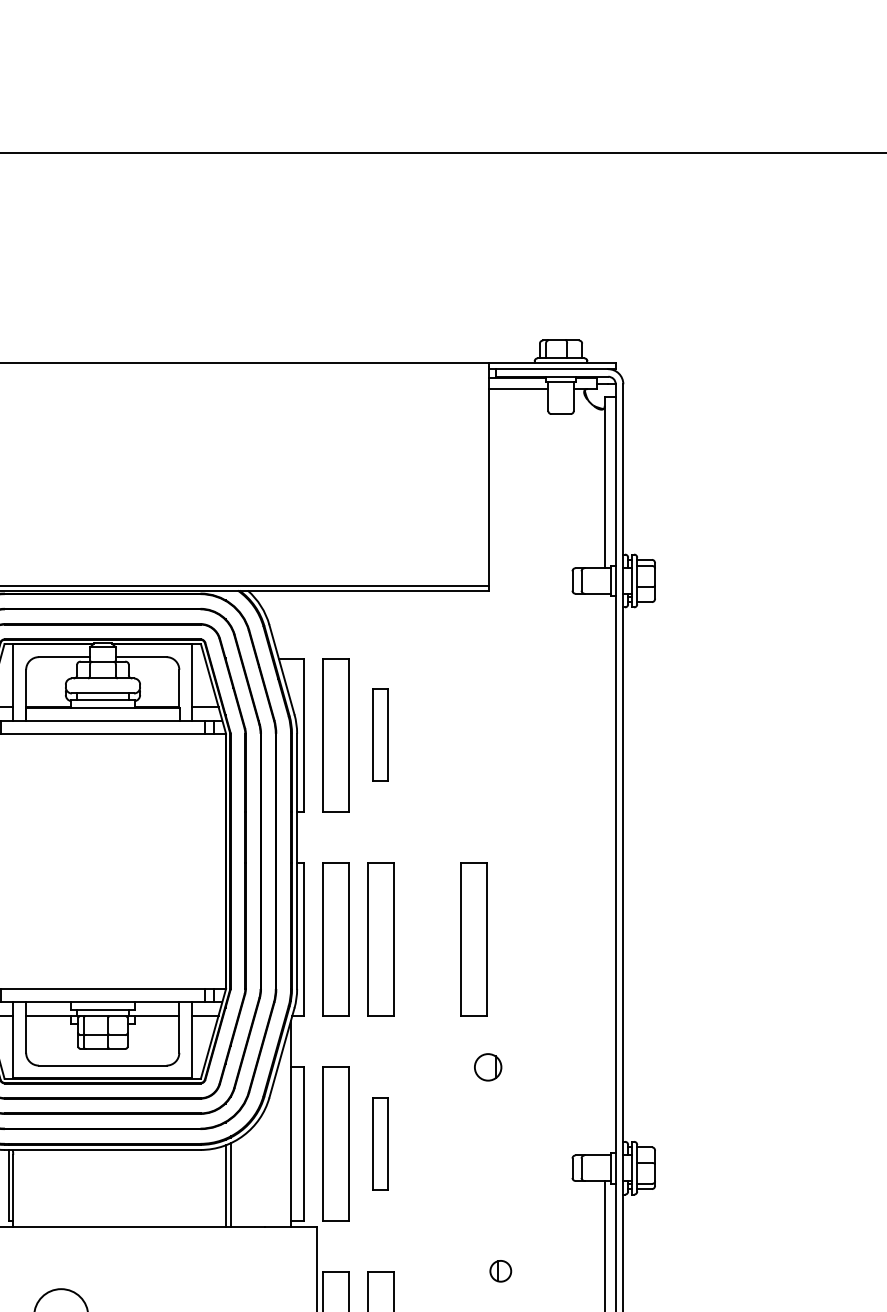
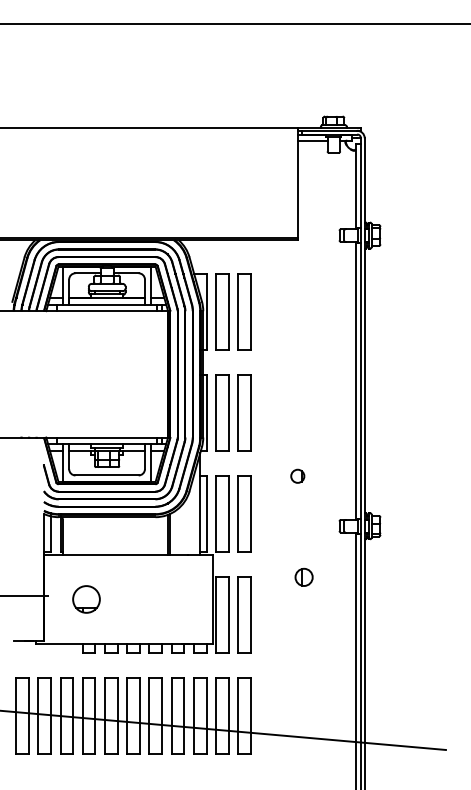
part: (380, 734) -> (244, 311), size x1.67
line: (604, 873) -> (355, 380), added
part: (473, 938) -> (290, 412), removed
part: (380, 1142) -> (244, 513), size x1.67
part: (499, 1269) -> (303, 576), size x1.67

